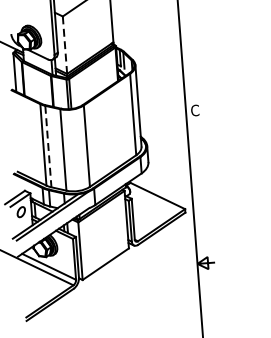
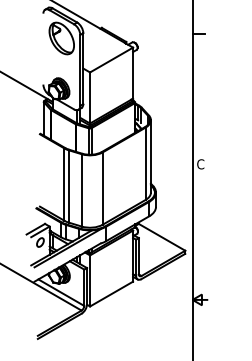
line: (65, 45) -> (90, 98), dashed -> solid
line: (48, 146) -> (68, 186), dashed -> solid

